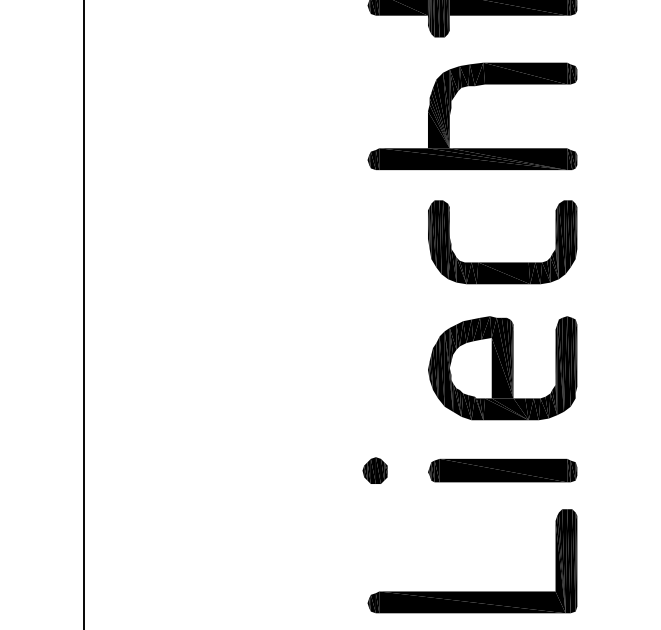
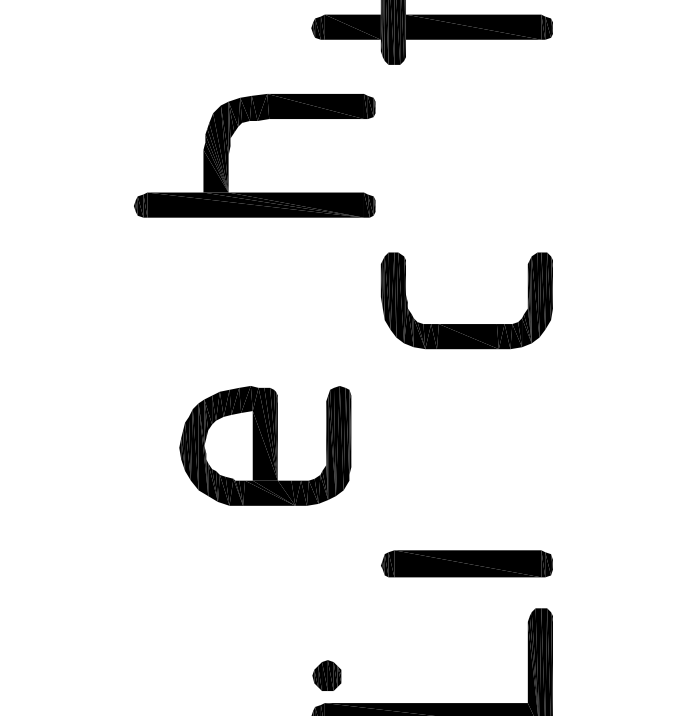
part: (450, 114) -> (229, 153), moved
part: (502, 368) -> (265, 446), moved
part: (374, 470) -> (326, 675), moved

